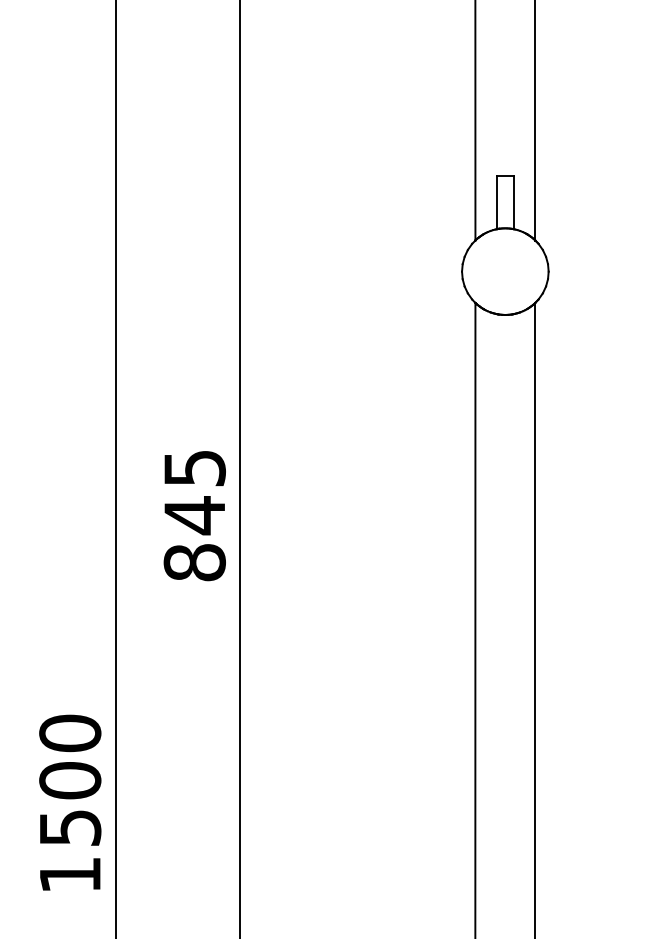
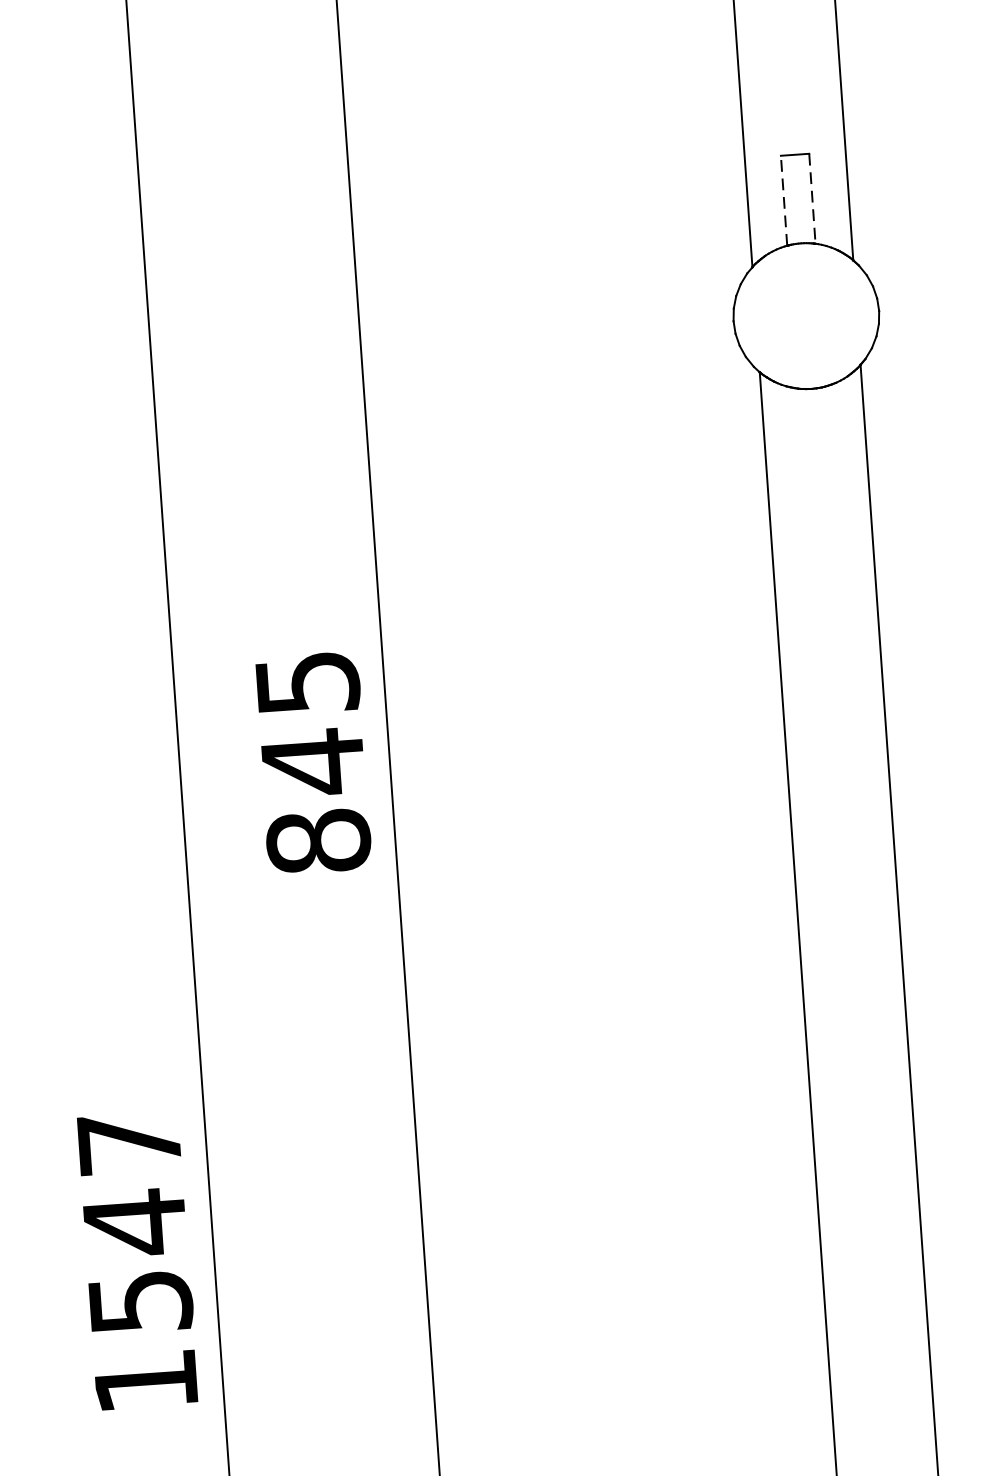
line: (496, 202) -> (783, 200), solid -> dashed
line: (513, 202) -> (811, 198), solid -> dashed
text: (70, 757) -> (132, 1183), 1500 -> 1547

